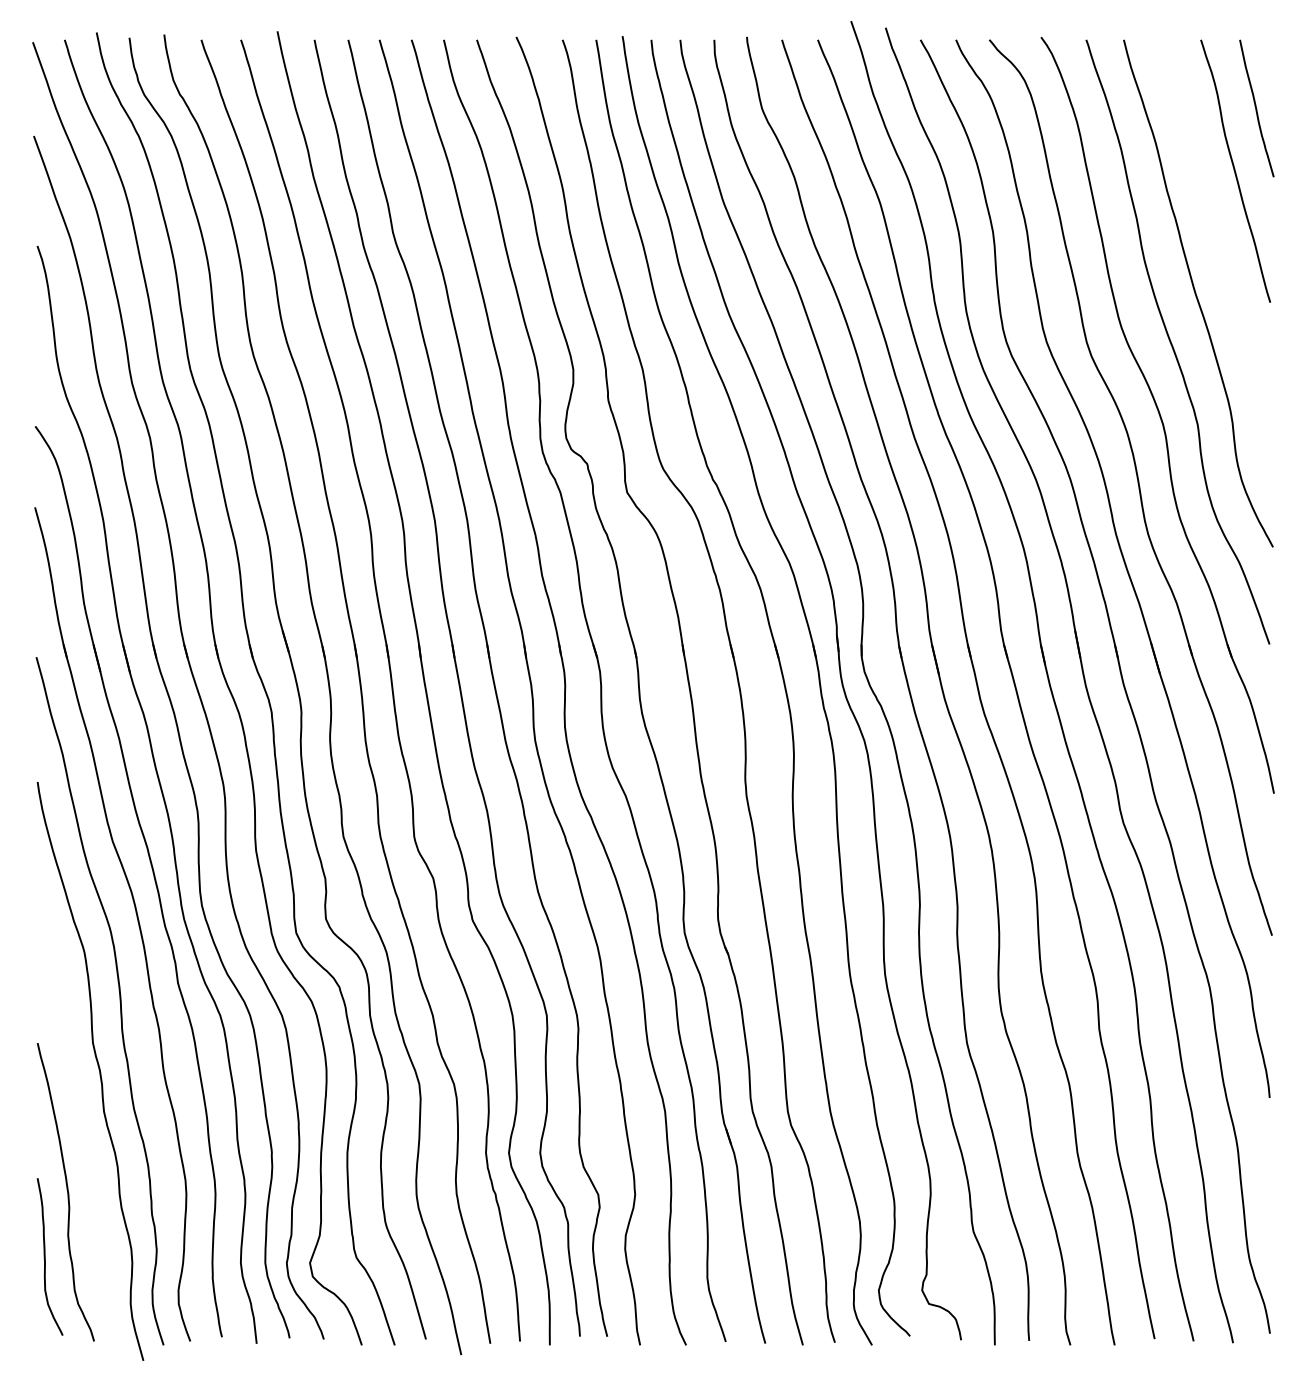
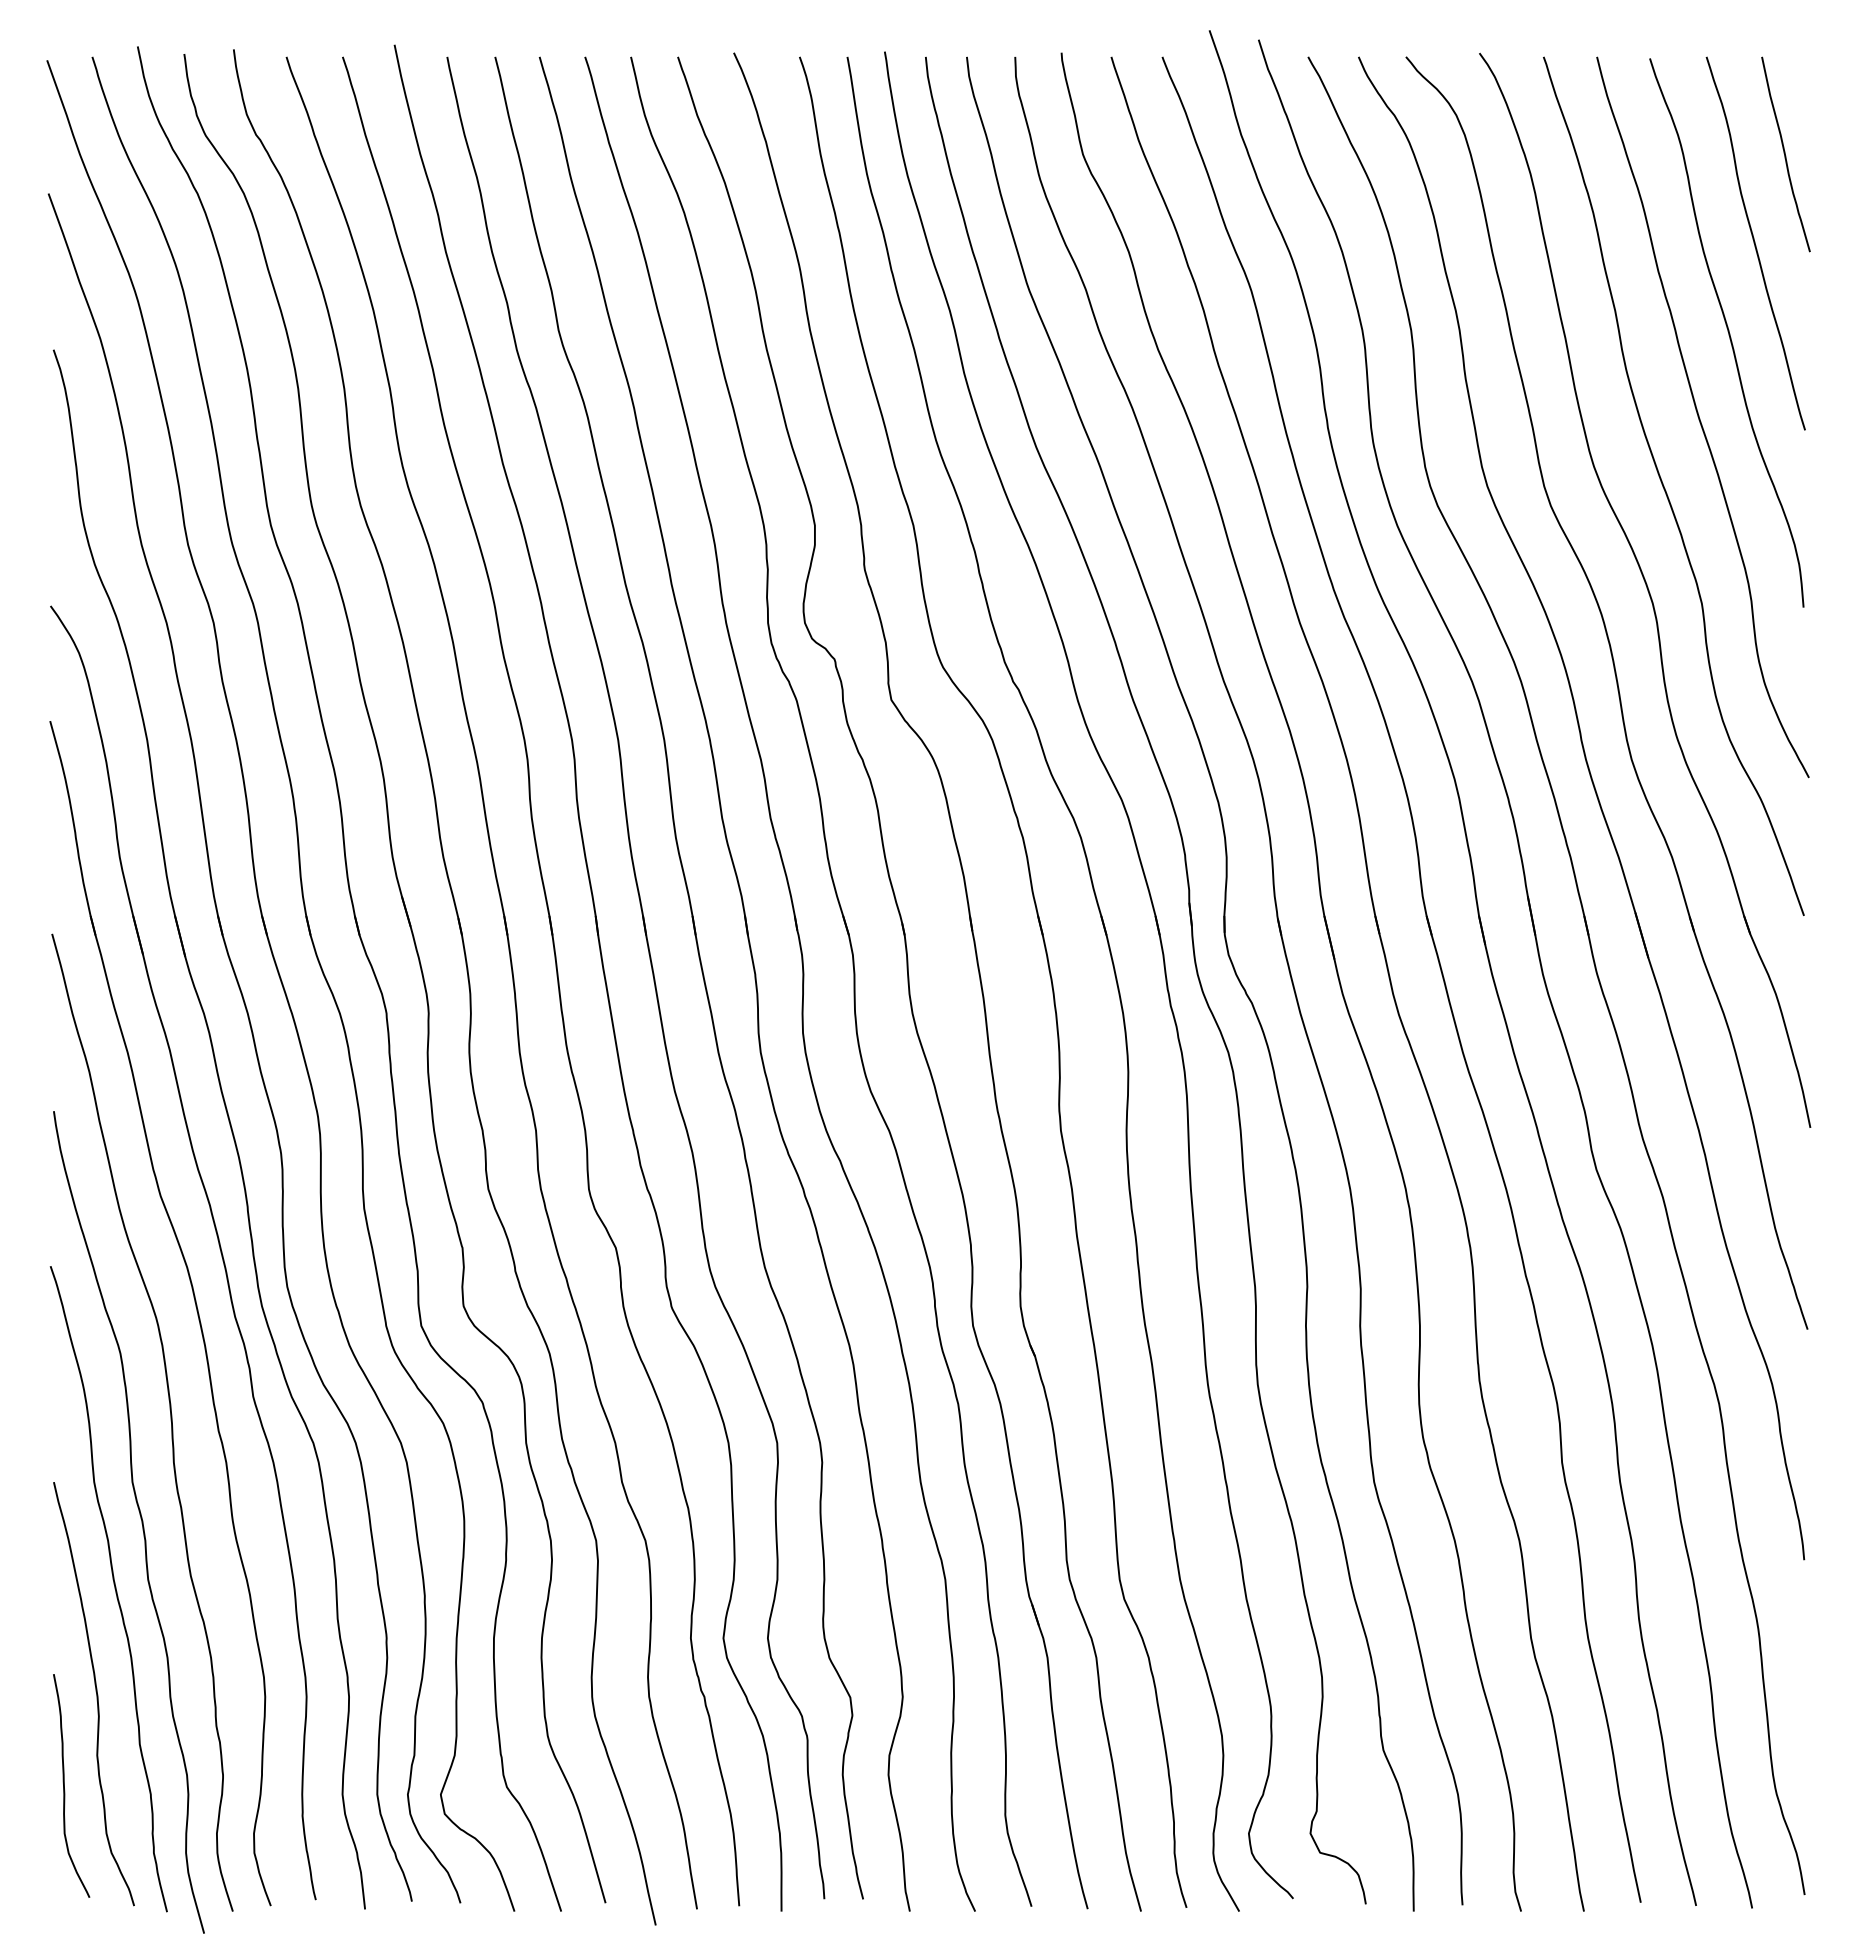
curve: (1215, 233) -> (1727, 331), added
curve: (80, 1118) -> (114, 1589), added

